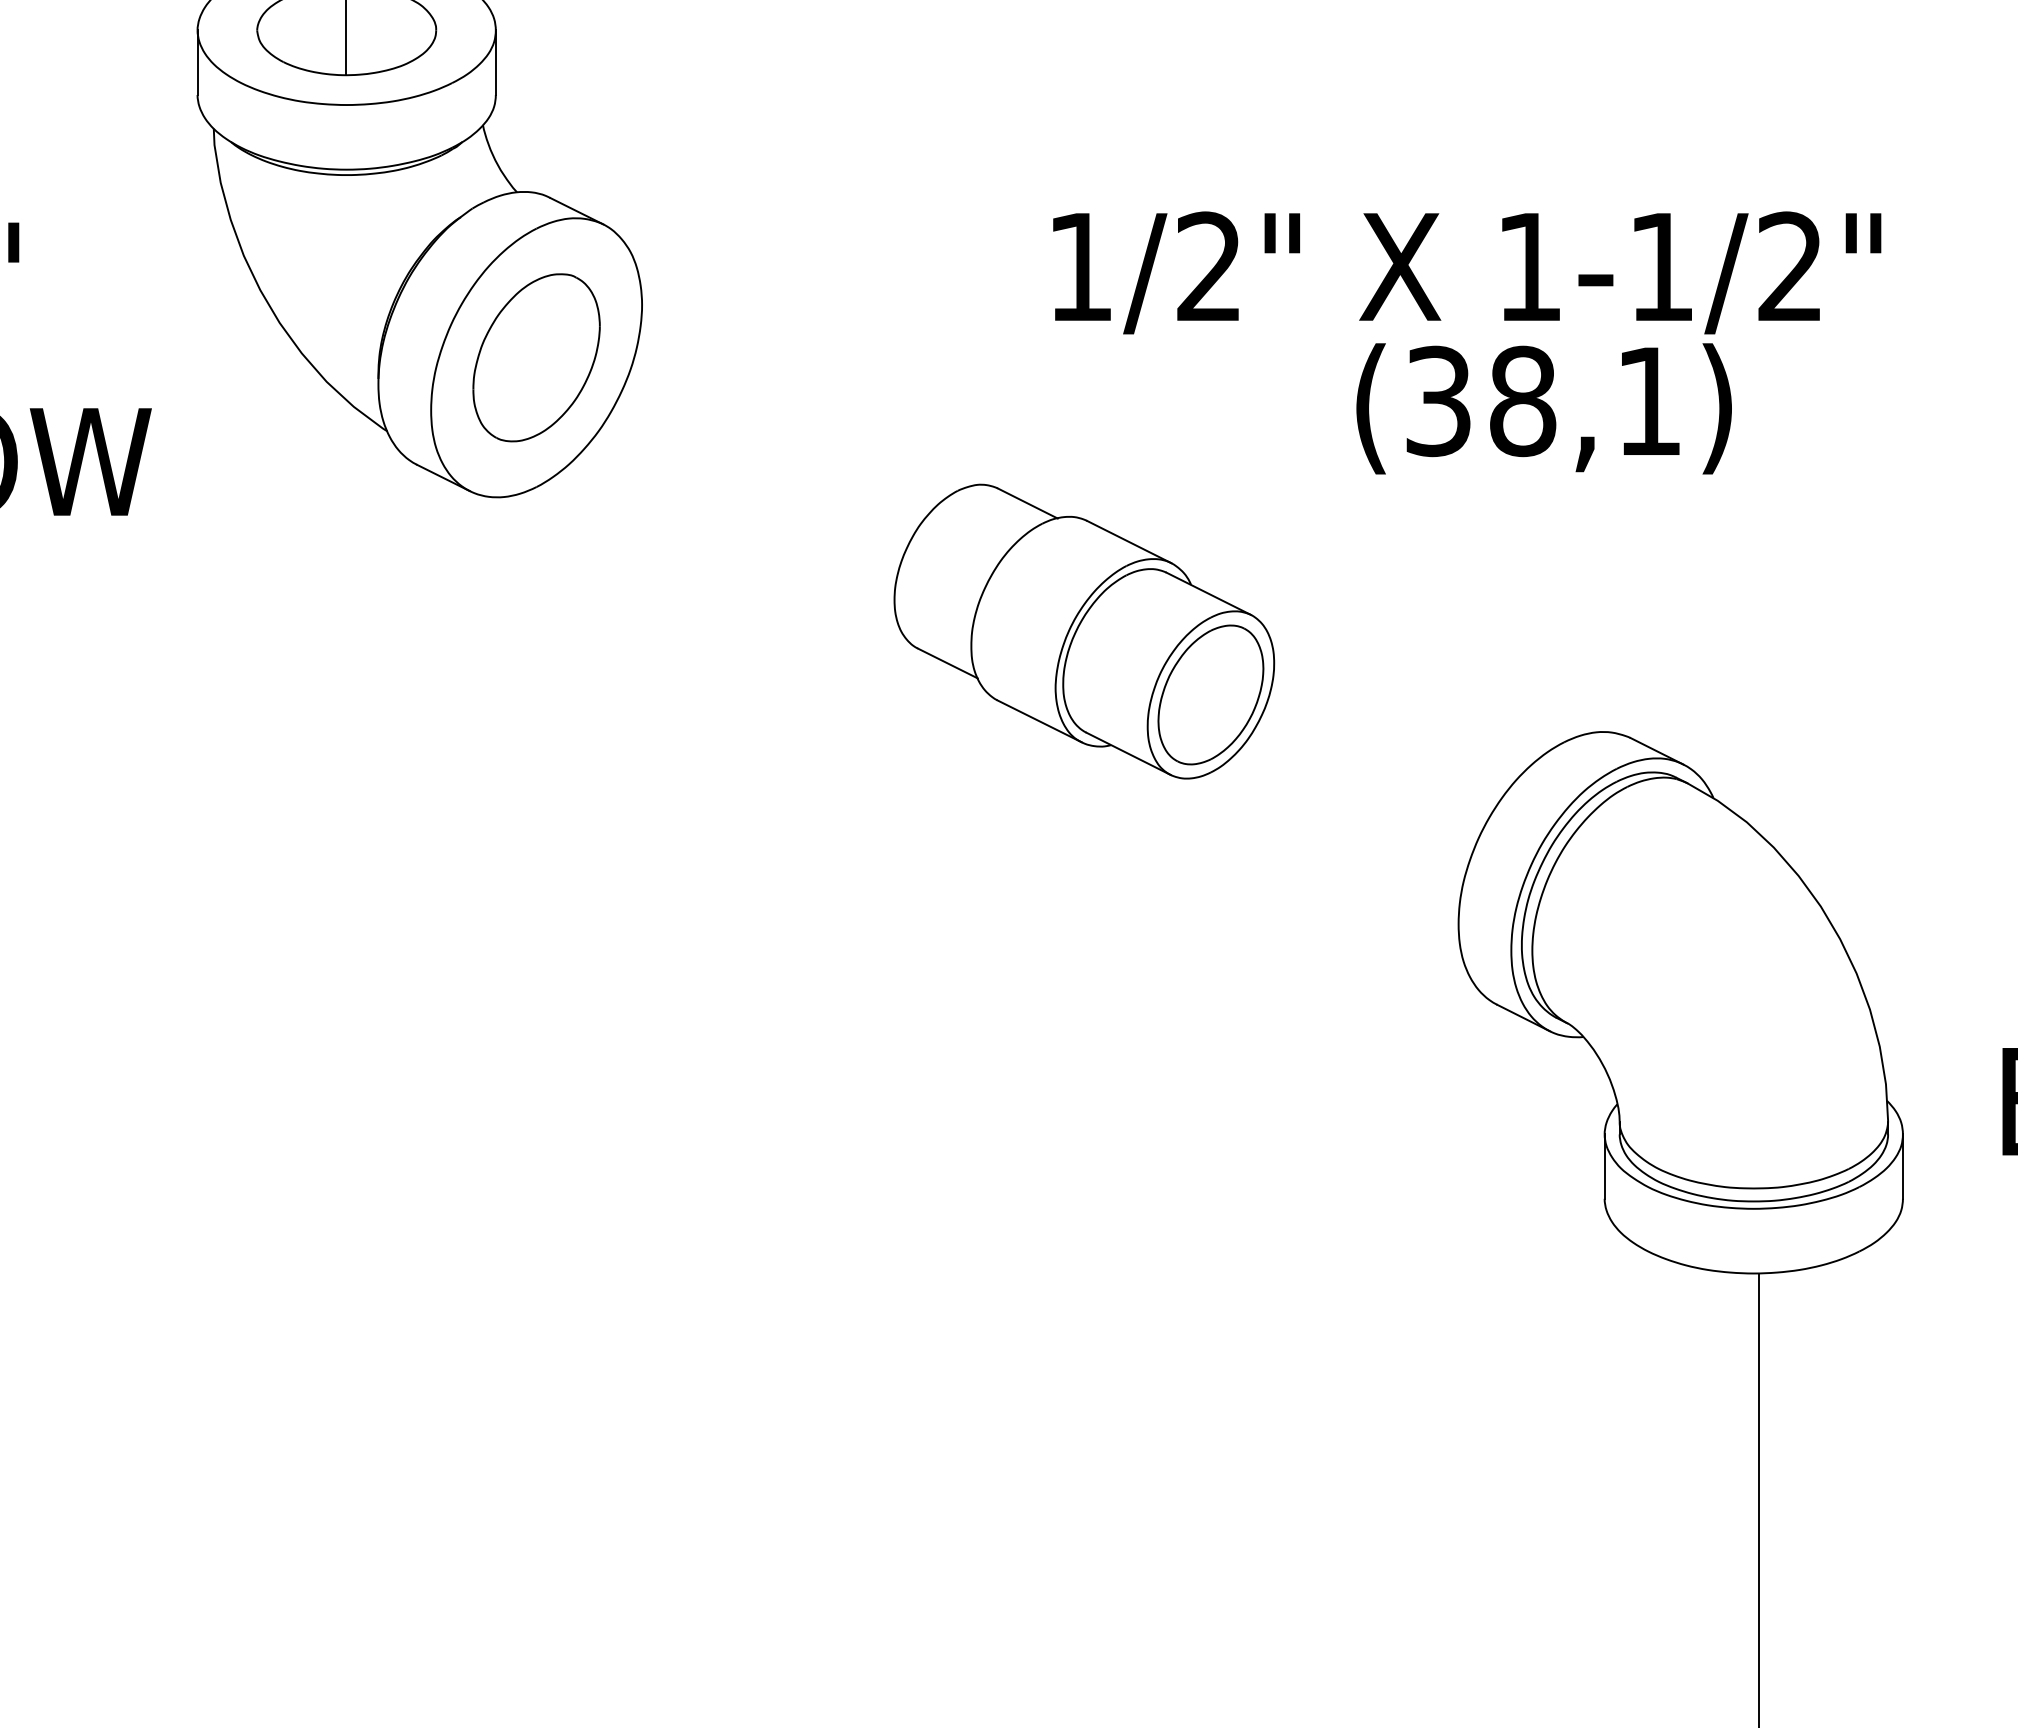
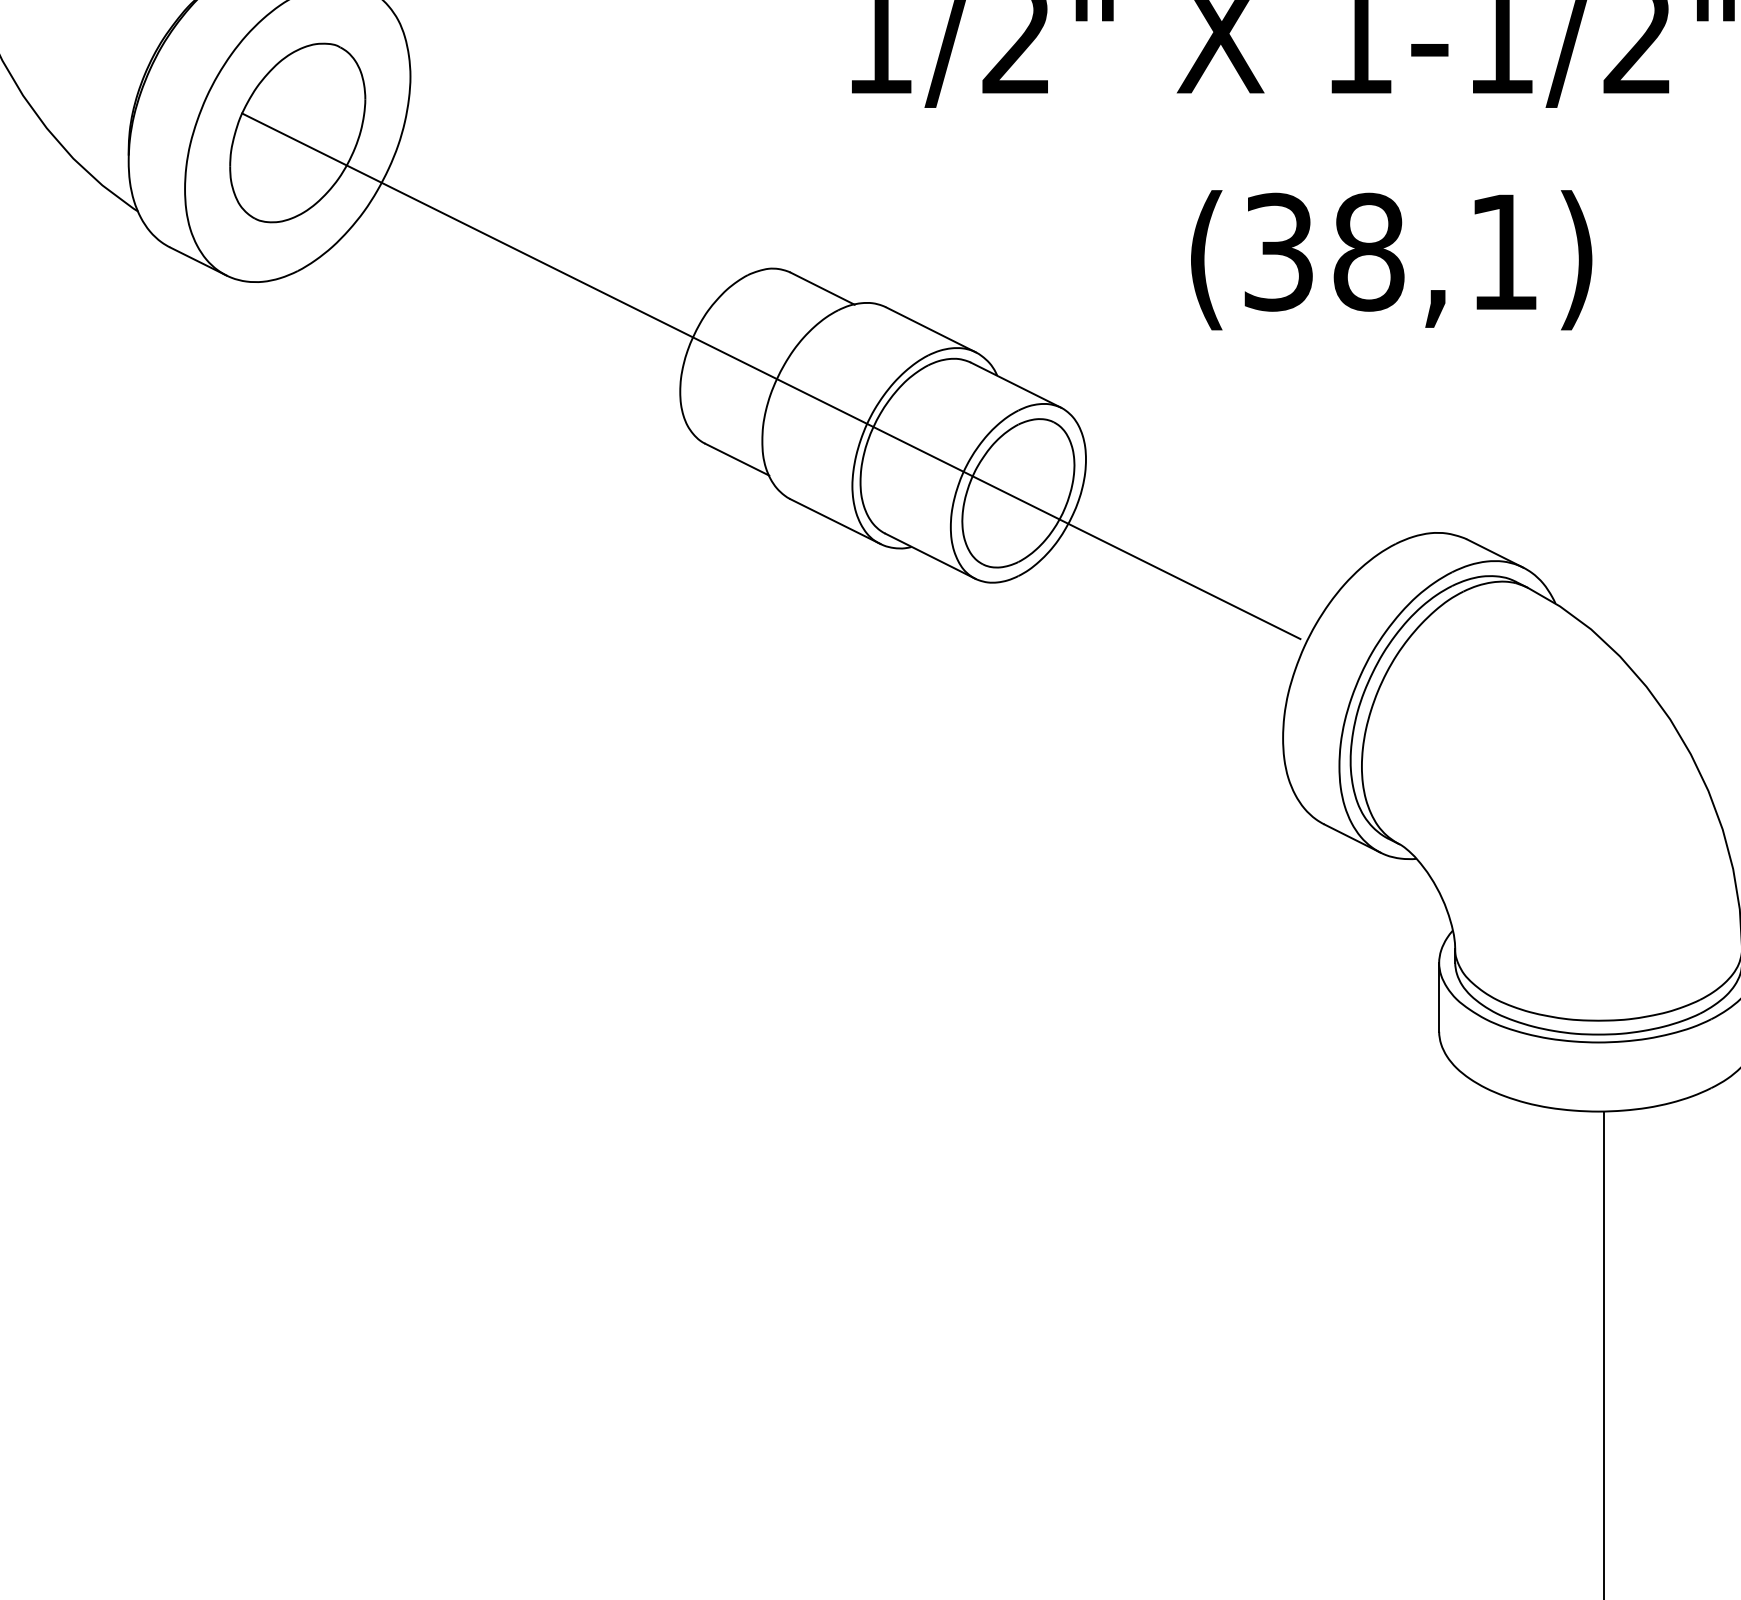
text: (1543, 408) -> (1390, 259), moved
line: (979, 585) -> (771, 376), added

